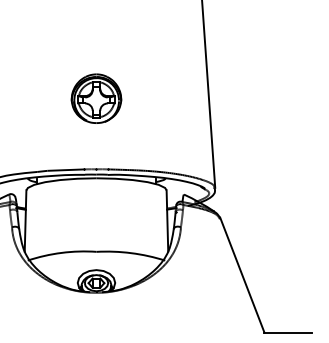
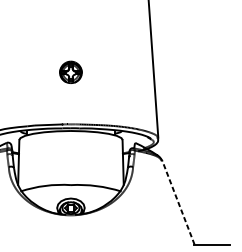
part: (96, 98) -> (70, 72), size x0.6
line: (242, 275) -> (178, 202), solid -> dashed

